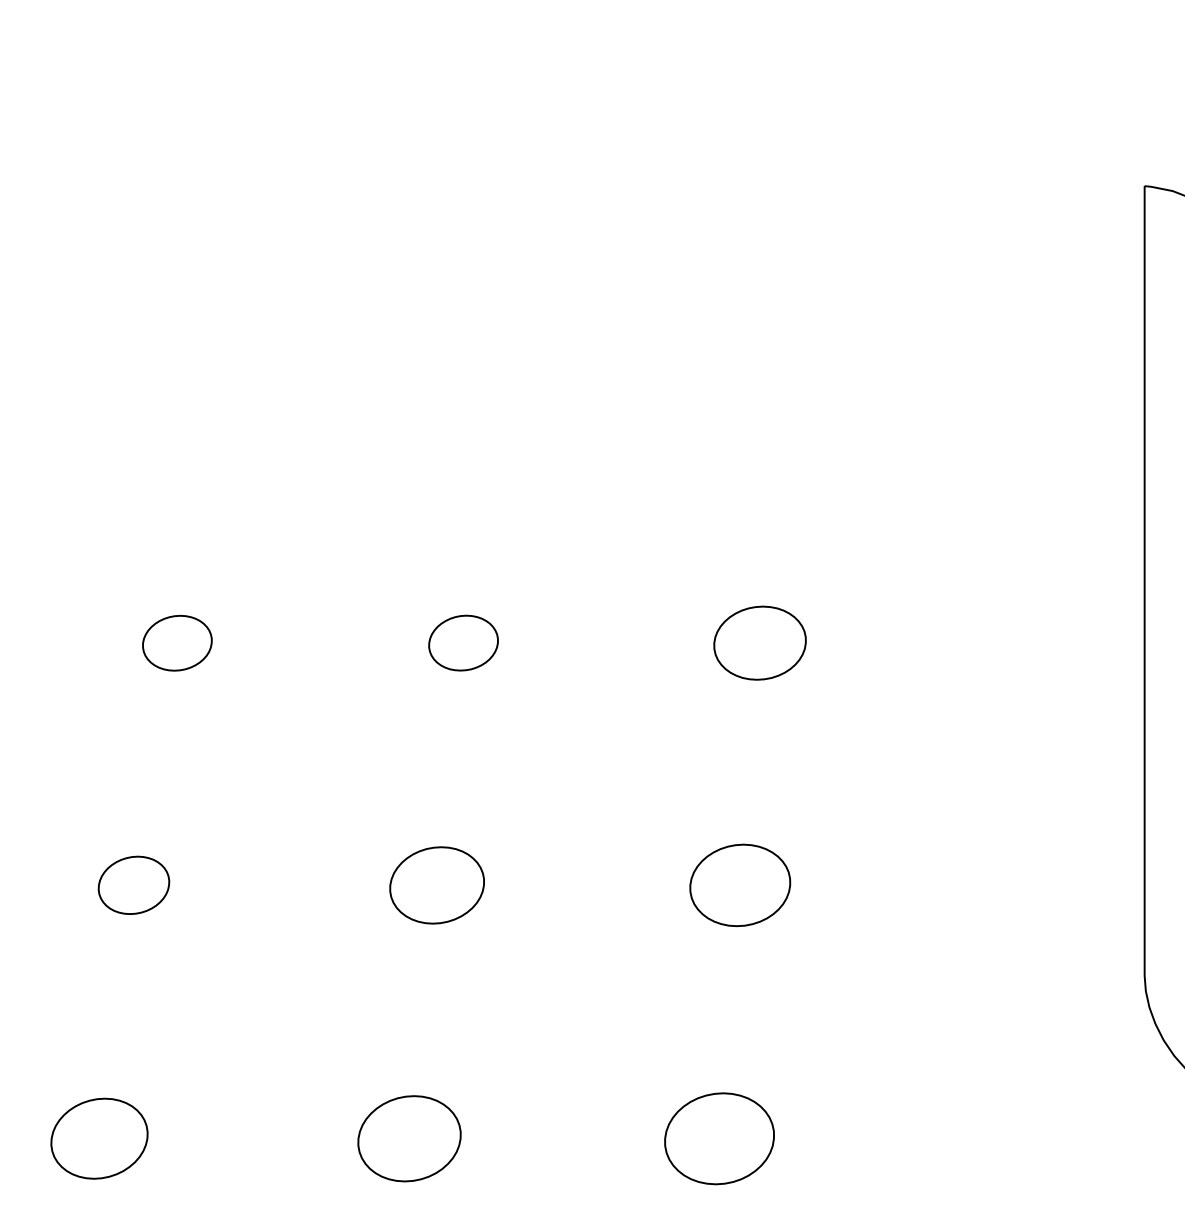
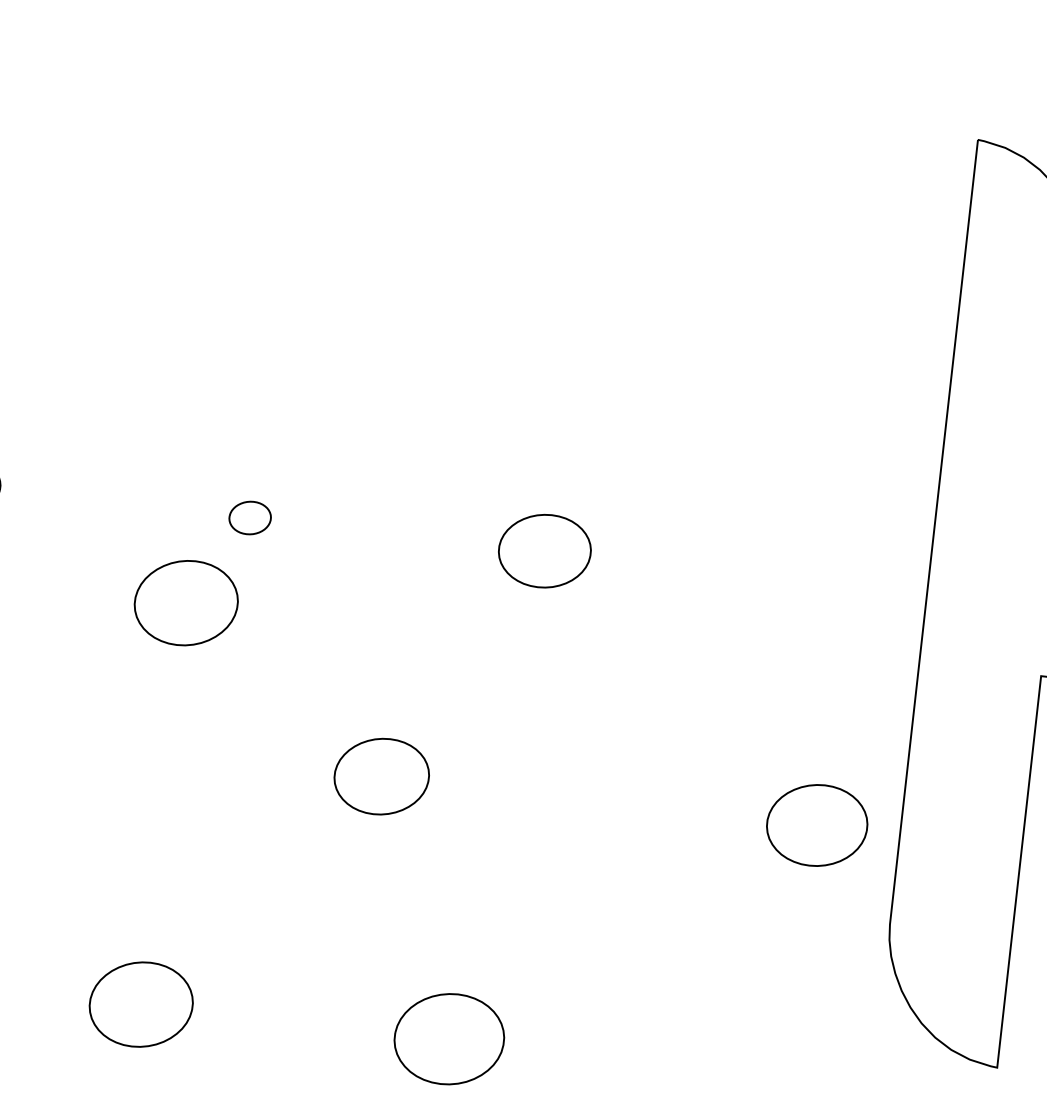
part: (463, 642) -> (250, 517), size x0.6
part: (409, 734) -> (186, 602), added
part: (740, 884) -> (817, 824), moved
part: (436, 885) -> (381, 776), moved

